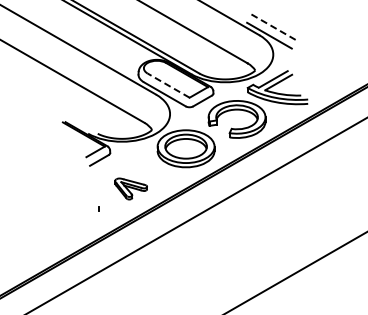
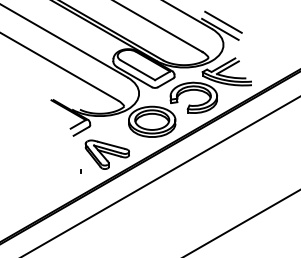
line: (273, 27) -> (223, 22), dashed -> solid
line: (168, 85) -> (137, 70), dashed -> solid
part: (130, 188) -> (106, 154), size x1.67

